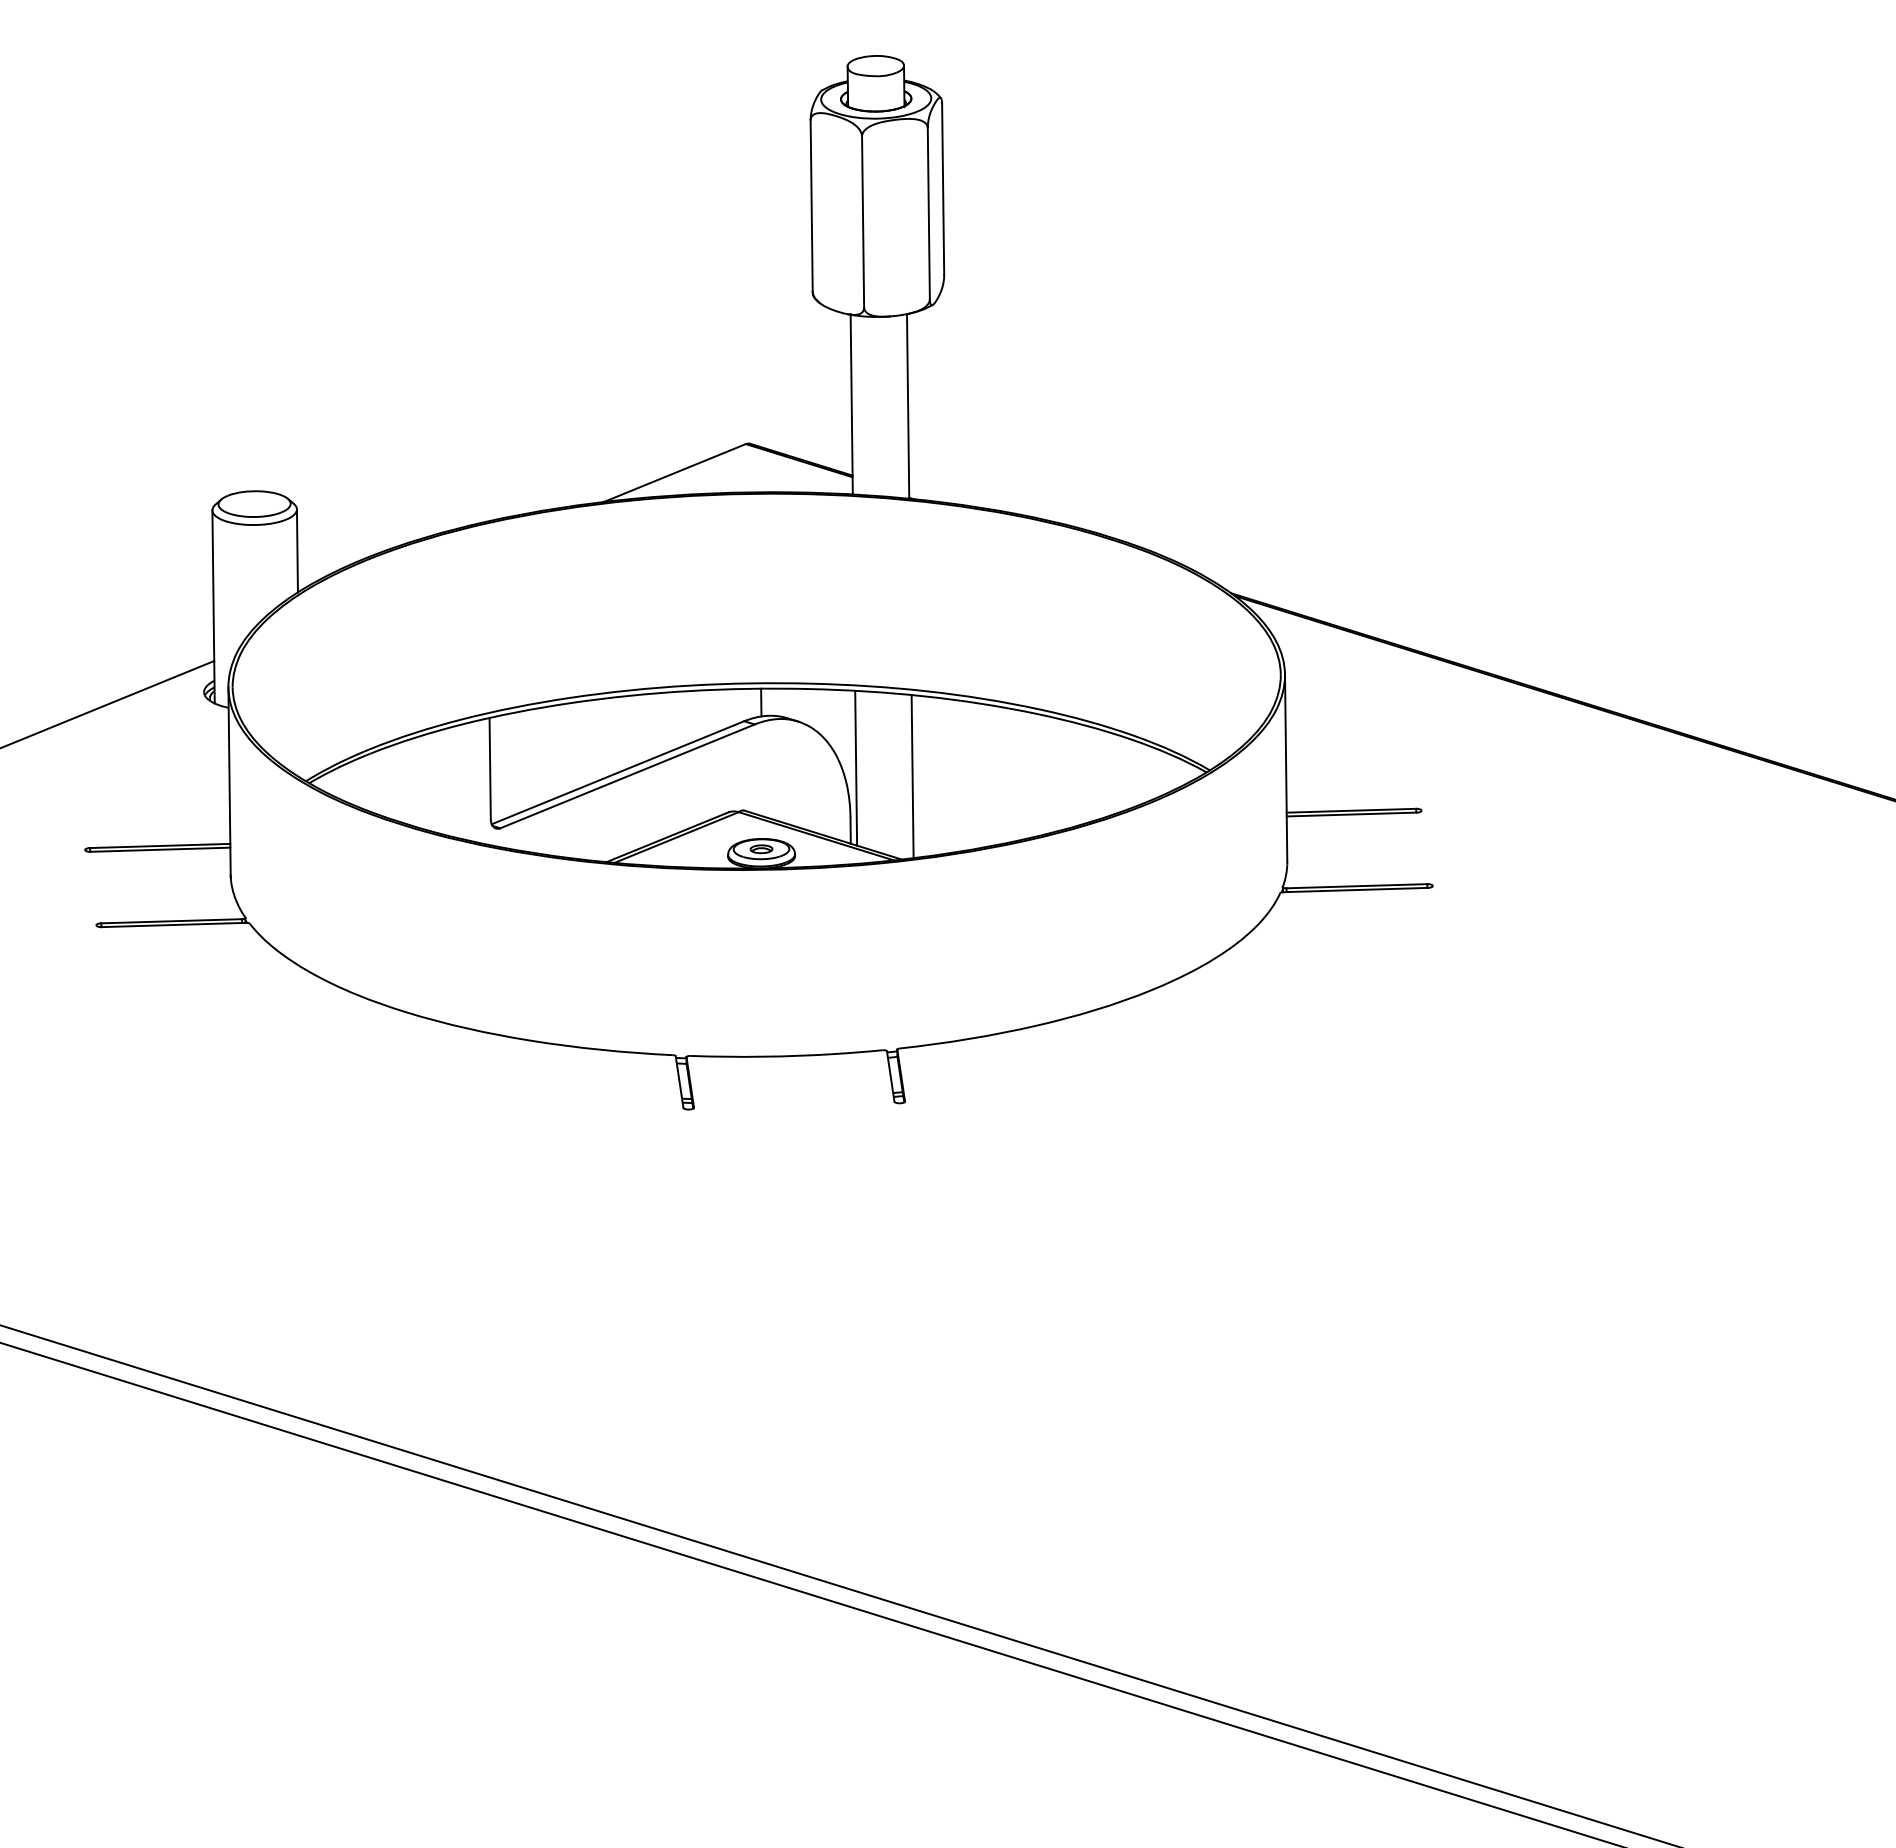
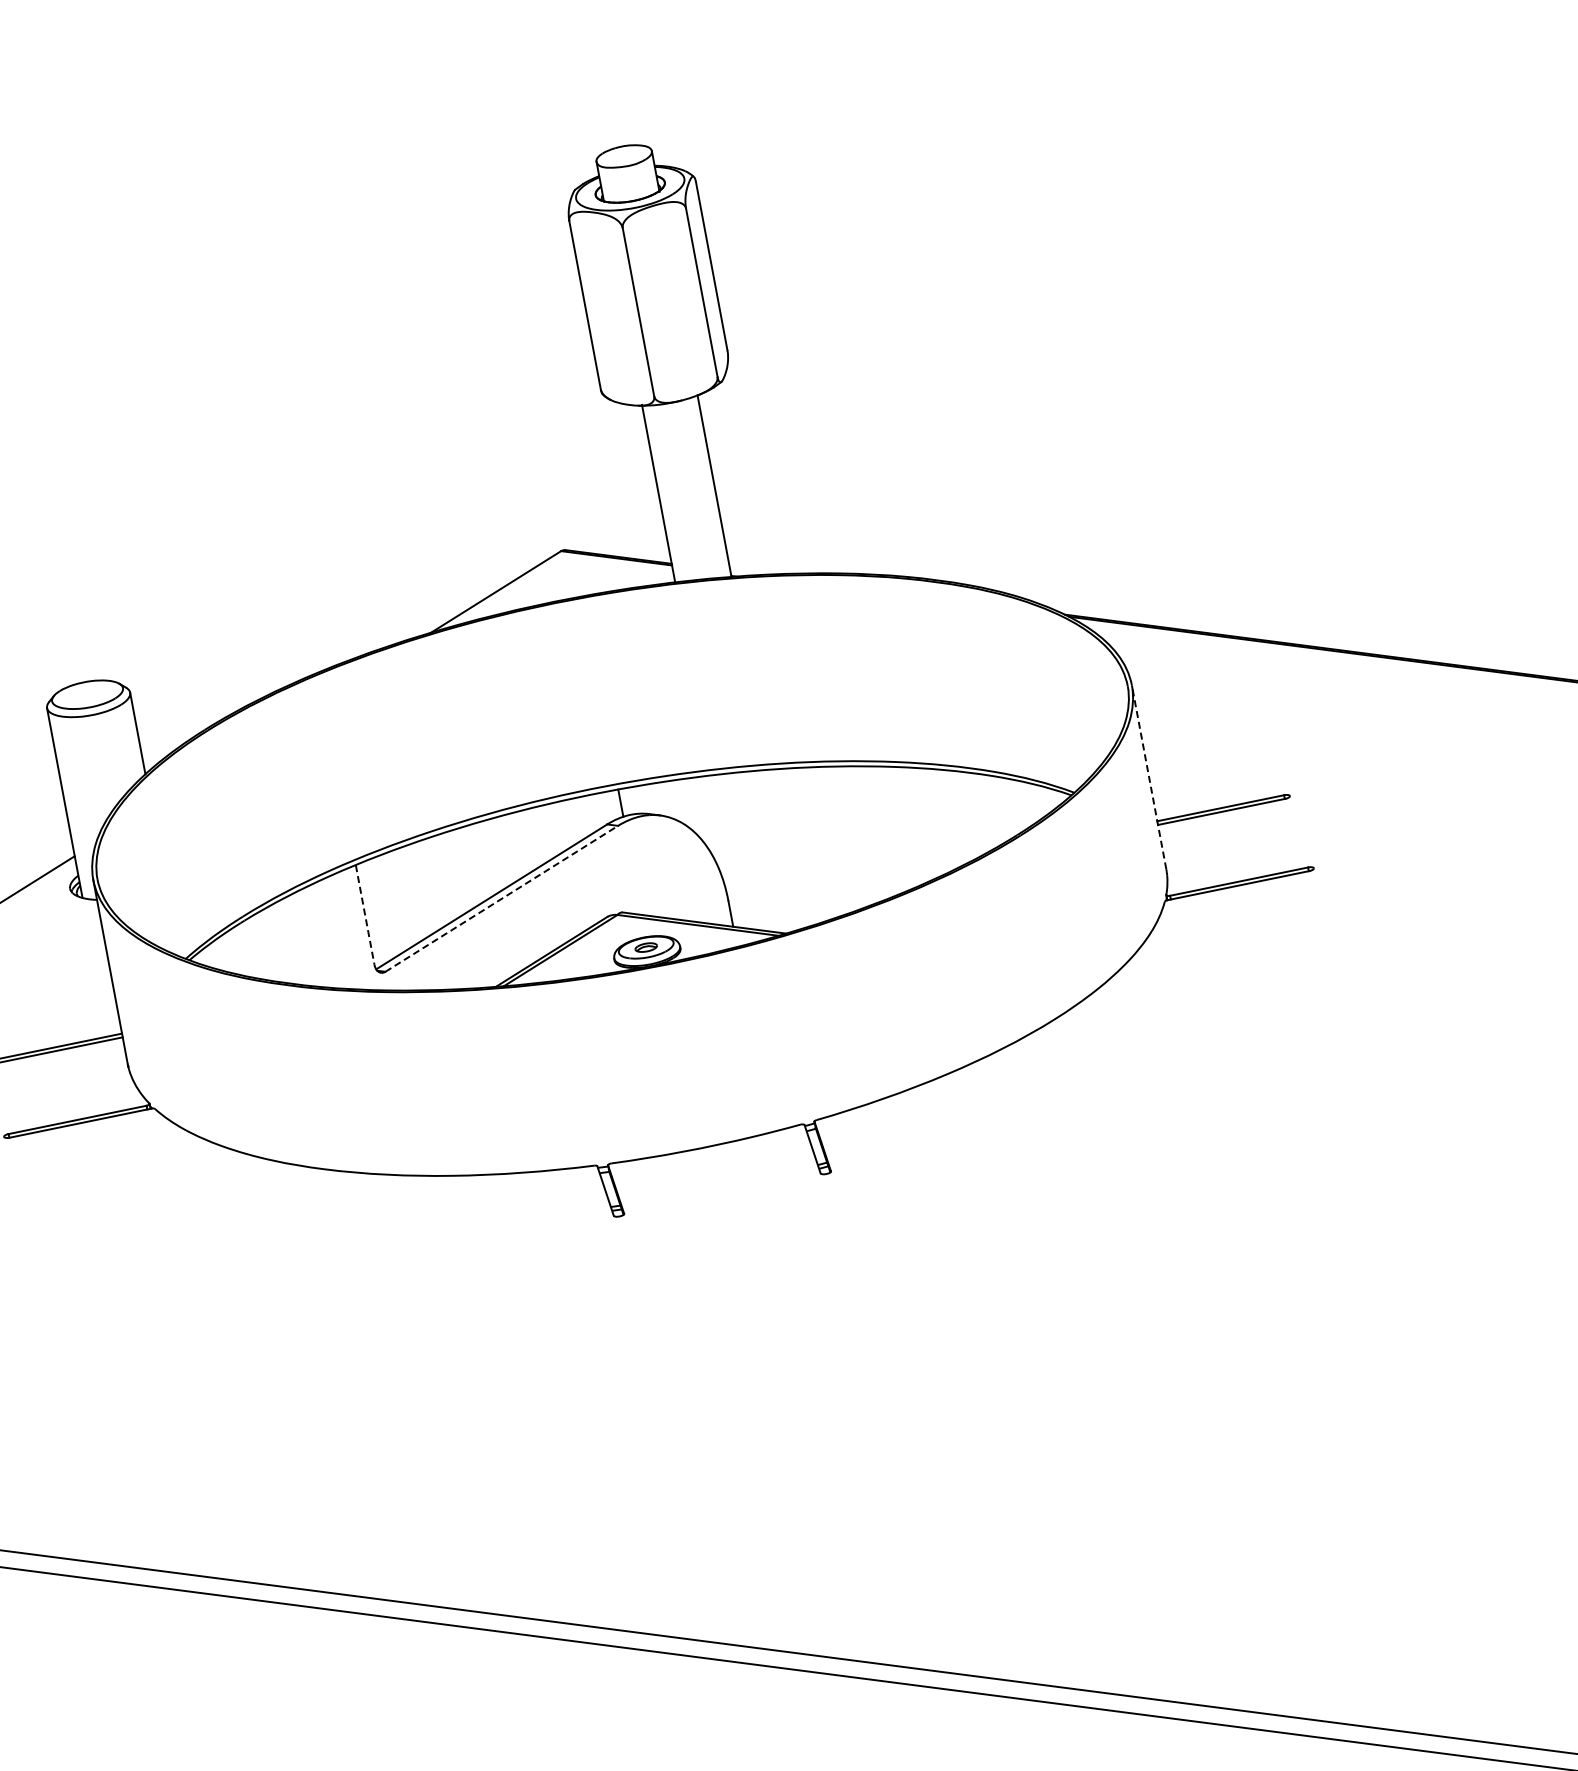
line: (1286, 767) -> (1149, 776), solid -> dashed
line: (856, 768) -> (725, 851), removed
line: (490, 769) -> (365, 915), solid -> dashed
line: (628, 776) -> (502, 898), solid -> dashed
line: (912, 776) -> (782, 849), removed

